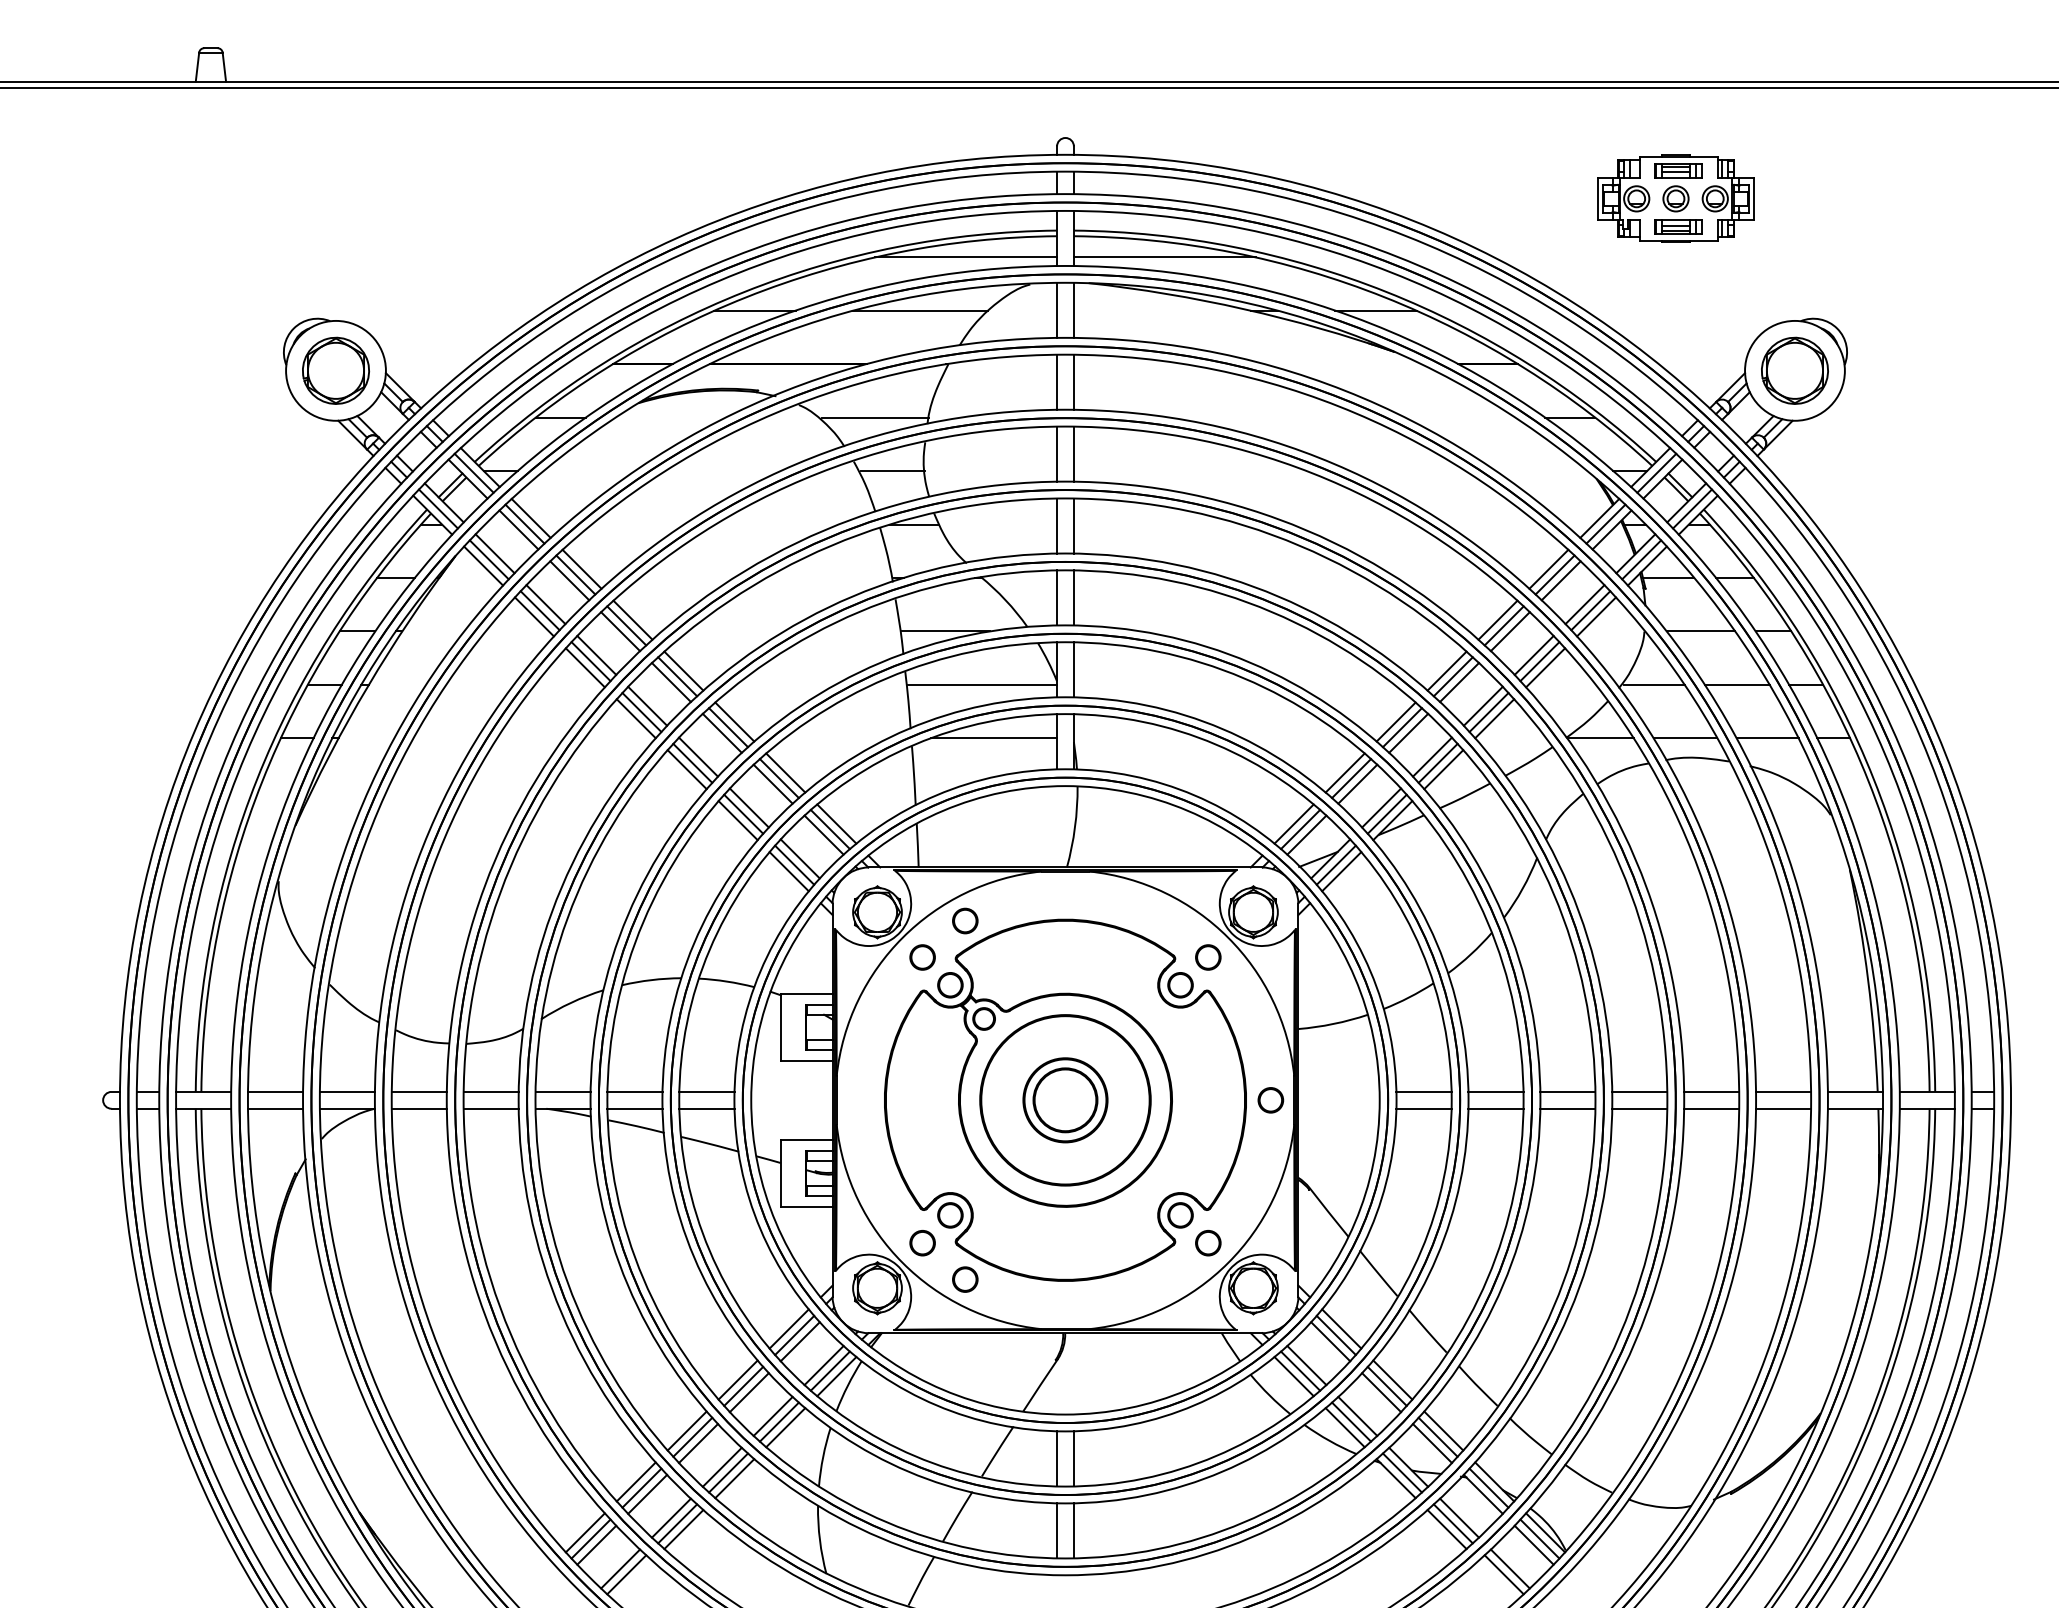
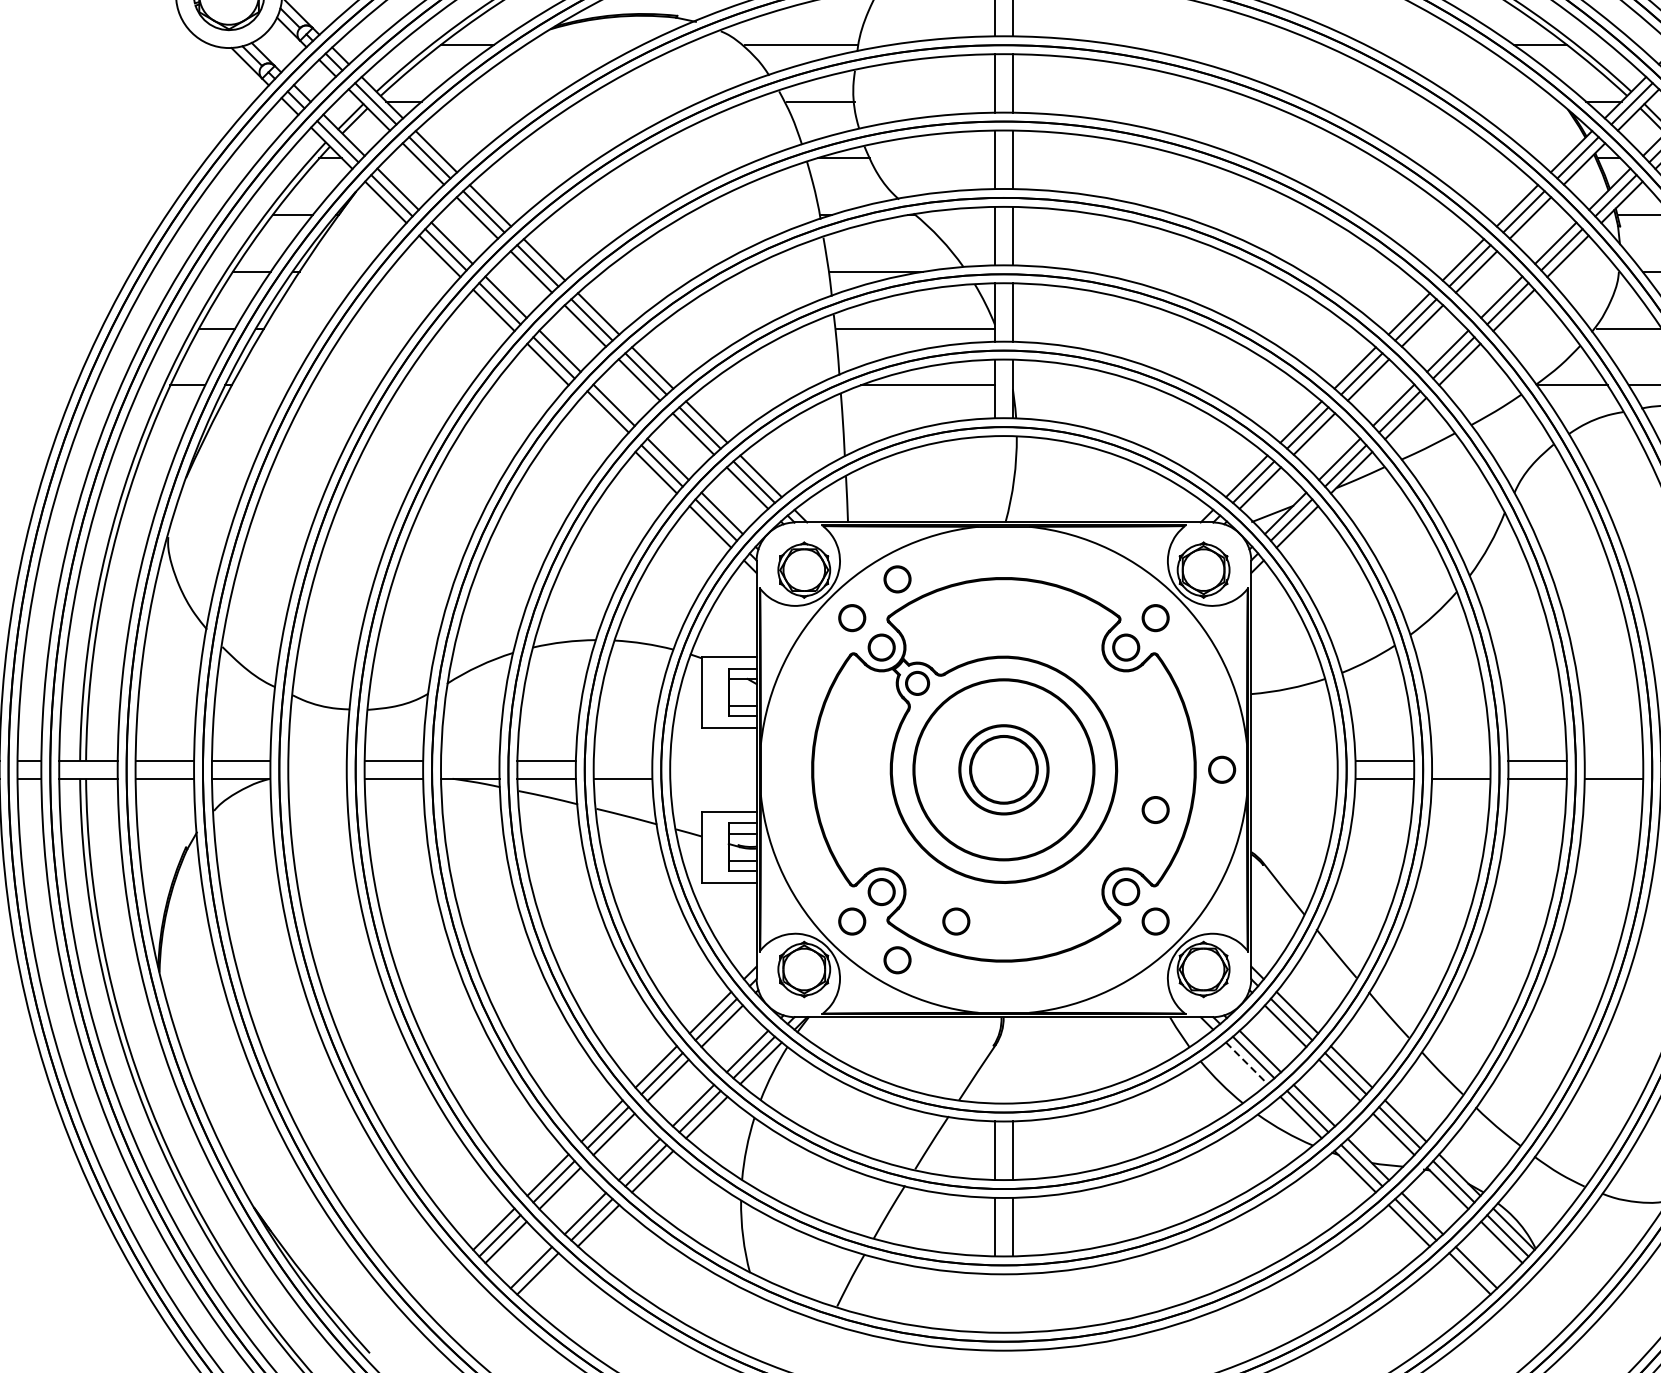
line: (686, 769) -> (601, 418), removed
line: (418, 1091) -> (316, 760), removed
line: (562, 1091) -> (469, 760), removed
line: (706, 1091) -> (622, 760), removed
line: (1495, 1091) -> (1460, 760), removed
line: (1639, 1091) -> (1613, 760), removed
line: (418, 1108) -> (316, 778), removed
circle: (1208, 1138) -> (1155, 810), added
circle: (1020, 1243) -> (956, 921), added
line: (1294, 1376) -> (1247, 1063), solid -> dashed

